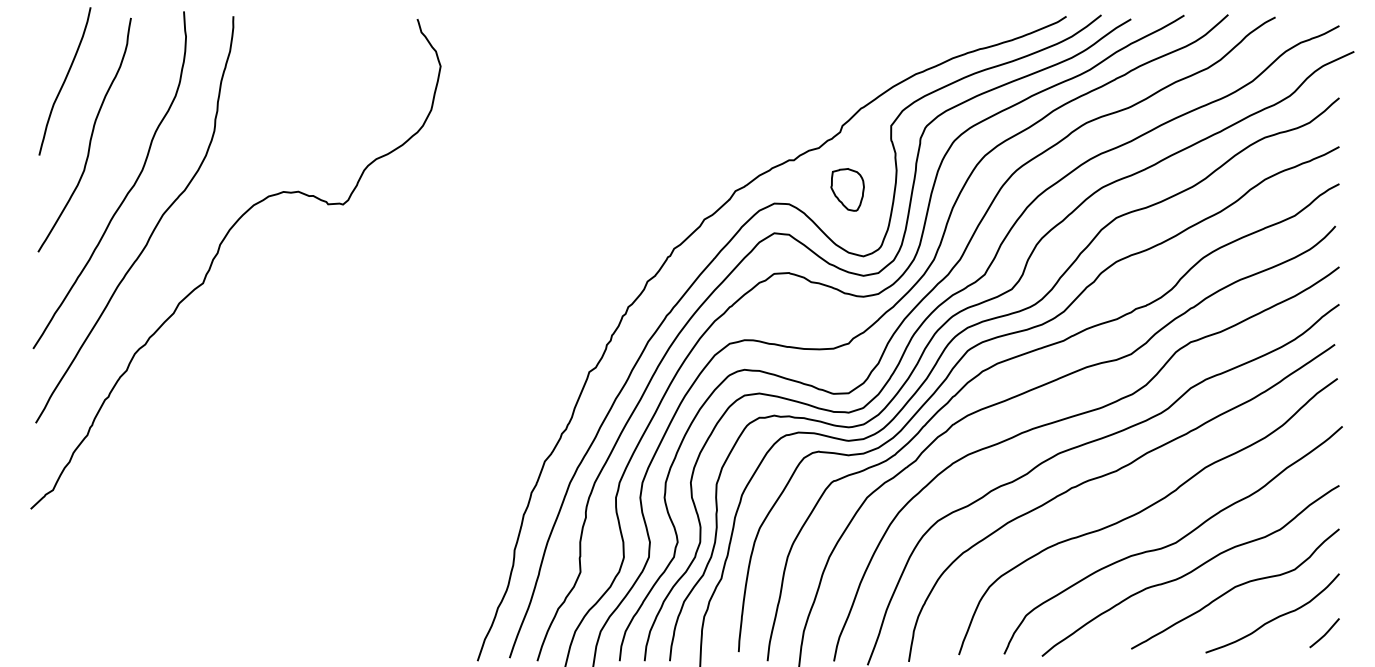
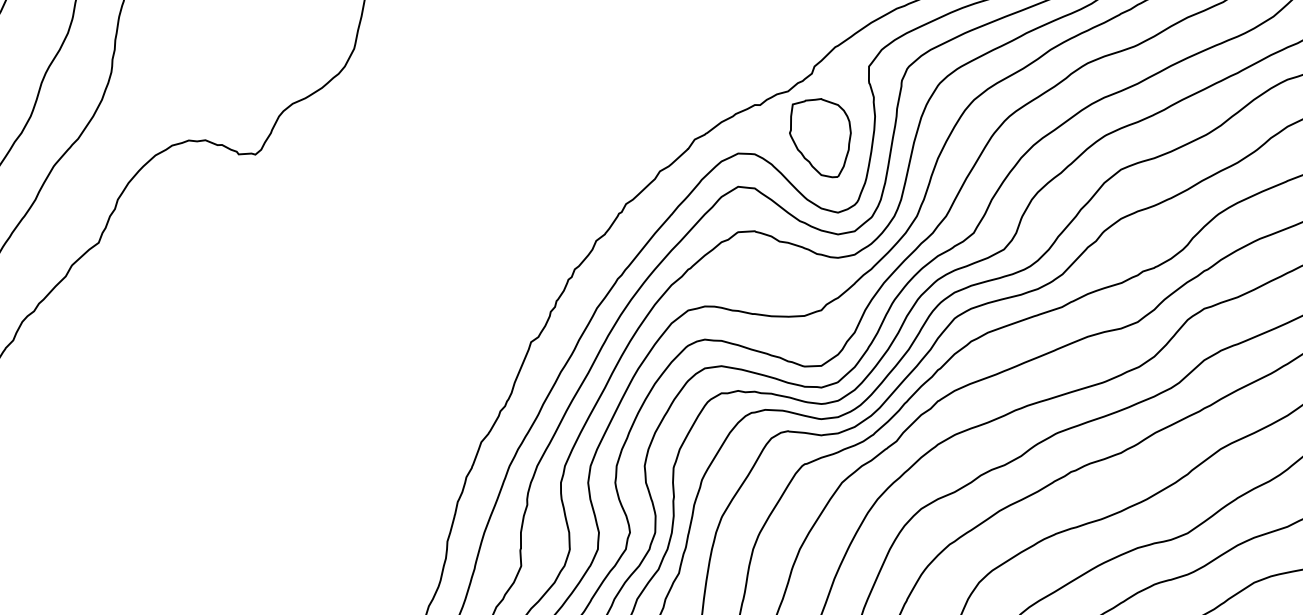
part: (847, 189) -> (820, 137), size x1.67

